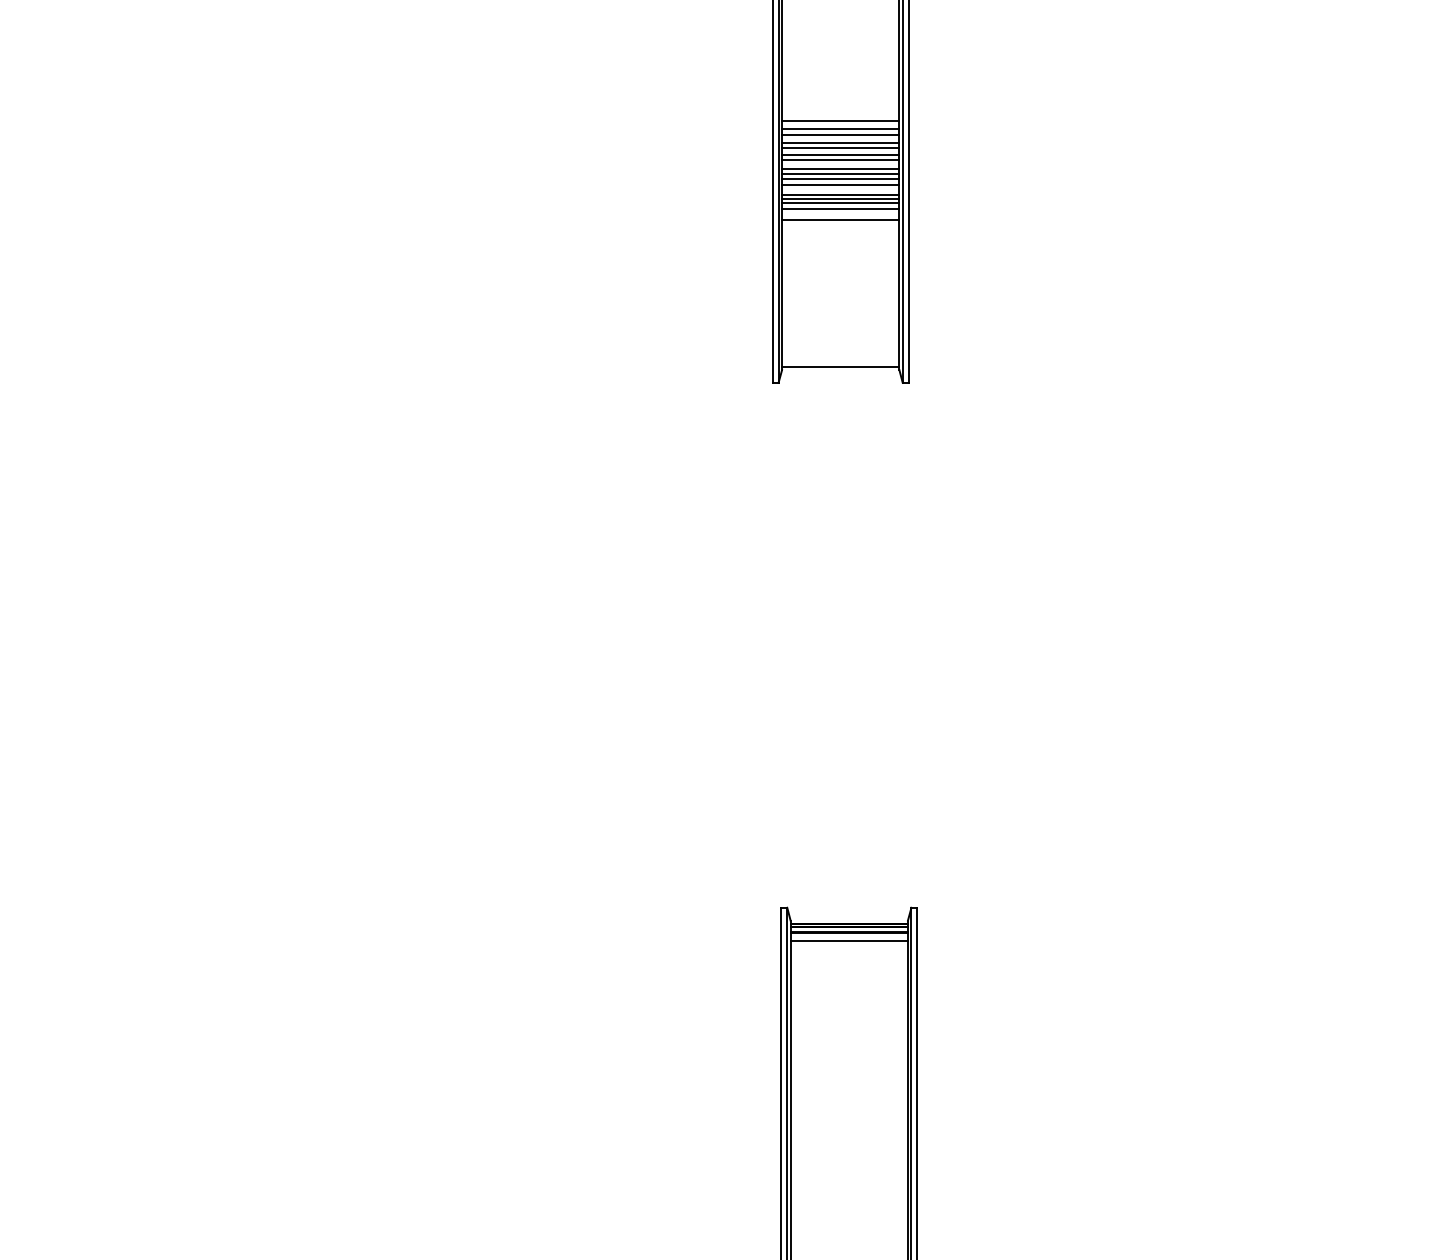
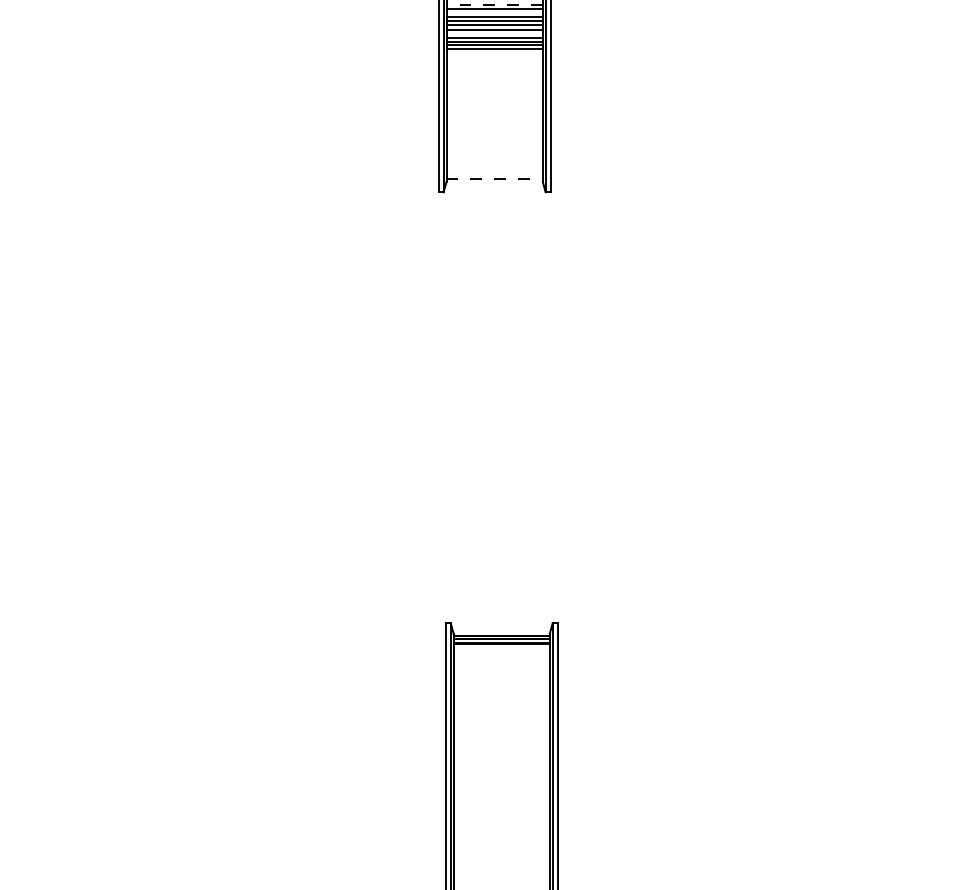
line: (840, 154) -> (494, 4), solid -> dashed
line: (840, 220) -> (494, 58), removed
line: (840, 366) -> (494, 178), solid -> dashed
line: (848, 940) -> (501, 649), removed

